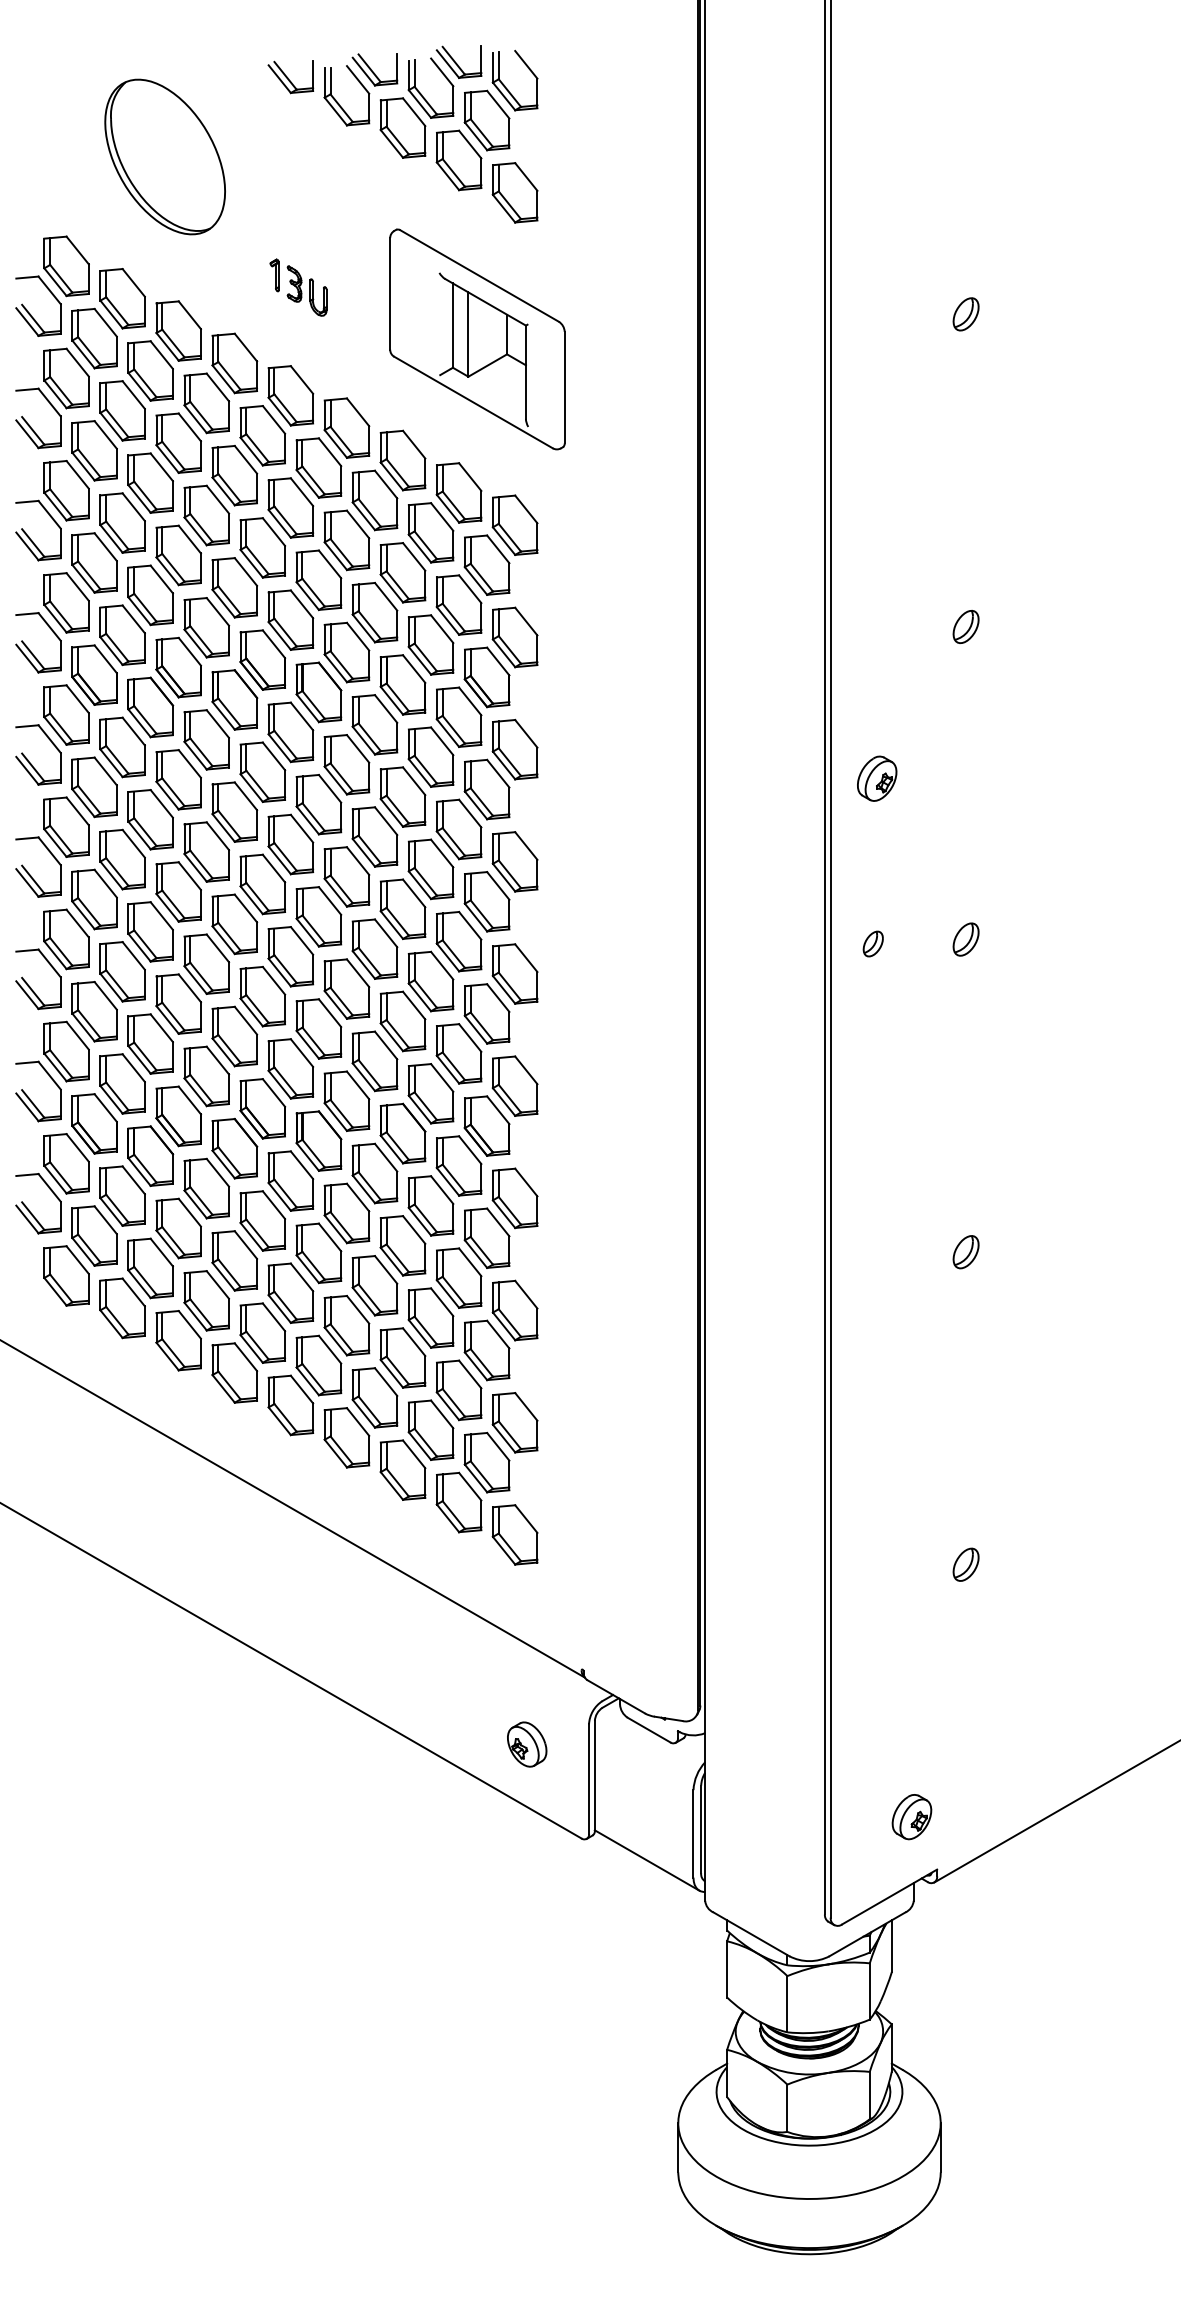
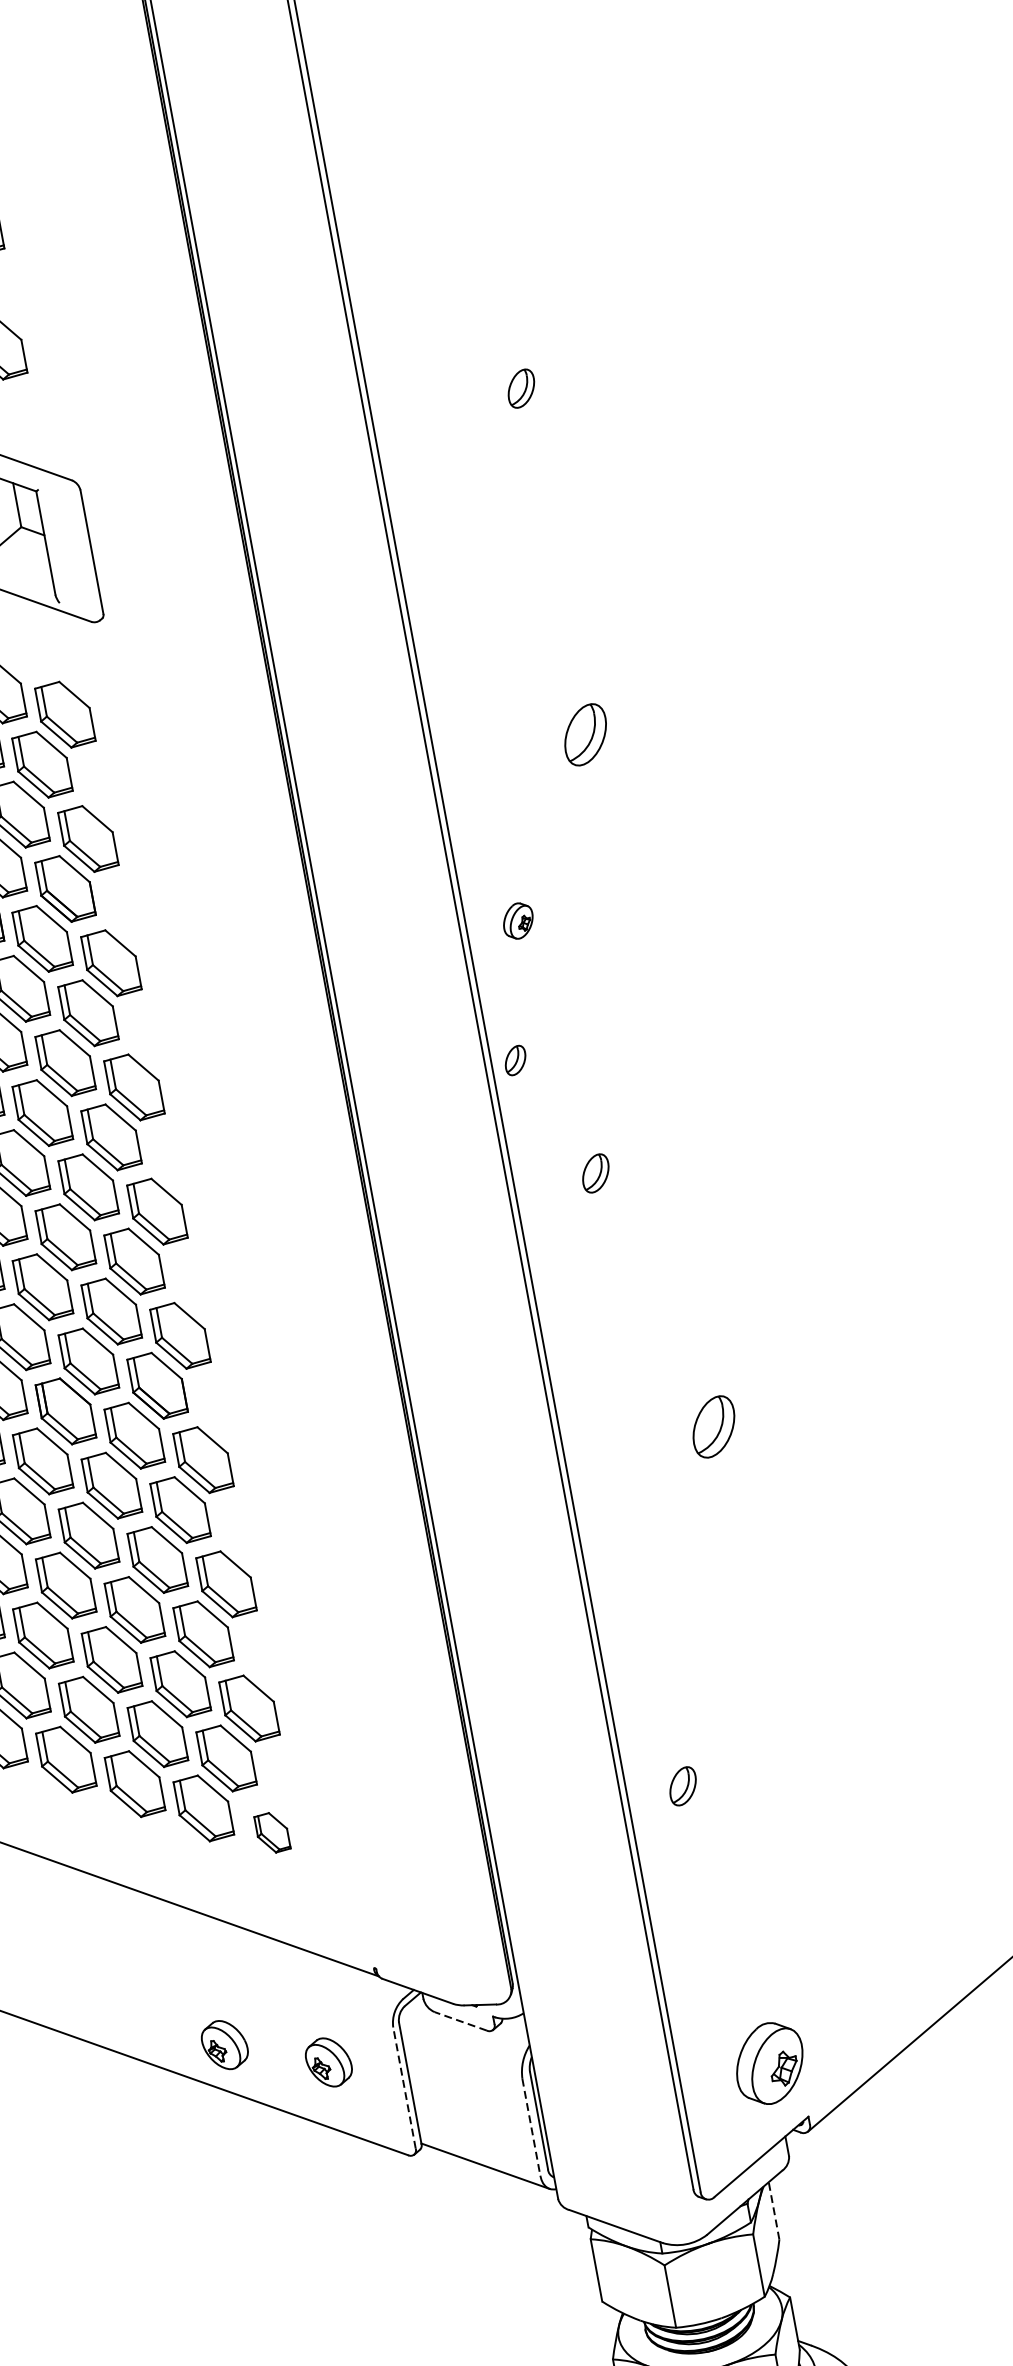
part: (965, 626) -> (584, 734), size x1.6
part: (877, 778) -> (518, 920), size x0.7
part: (965, 939) -> (595, 1173), moved
part: (872, 943) -> (514, 1060), moved
part: (965, 1252) -> (713, 1427), size x1.6
part: (514, 1534) -> (271, 1832), size x0.6
part: (965, 1564) -> (682, 1786), moved
part: (439, 1712) -> (225, 2044), added
line: (649, 1730) -> (461, 2021), solid -> dashed
line: (589, 1779) -> (405, 2088), solid -> dashed
part: (911, 1817) -> (769, 2064), size x1.6
line: (693, 1833) -> (531, 2126), solid -> dashed
line: (891, 1946) -> (773, 2211), solid -> dashed

